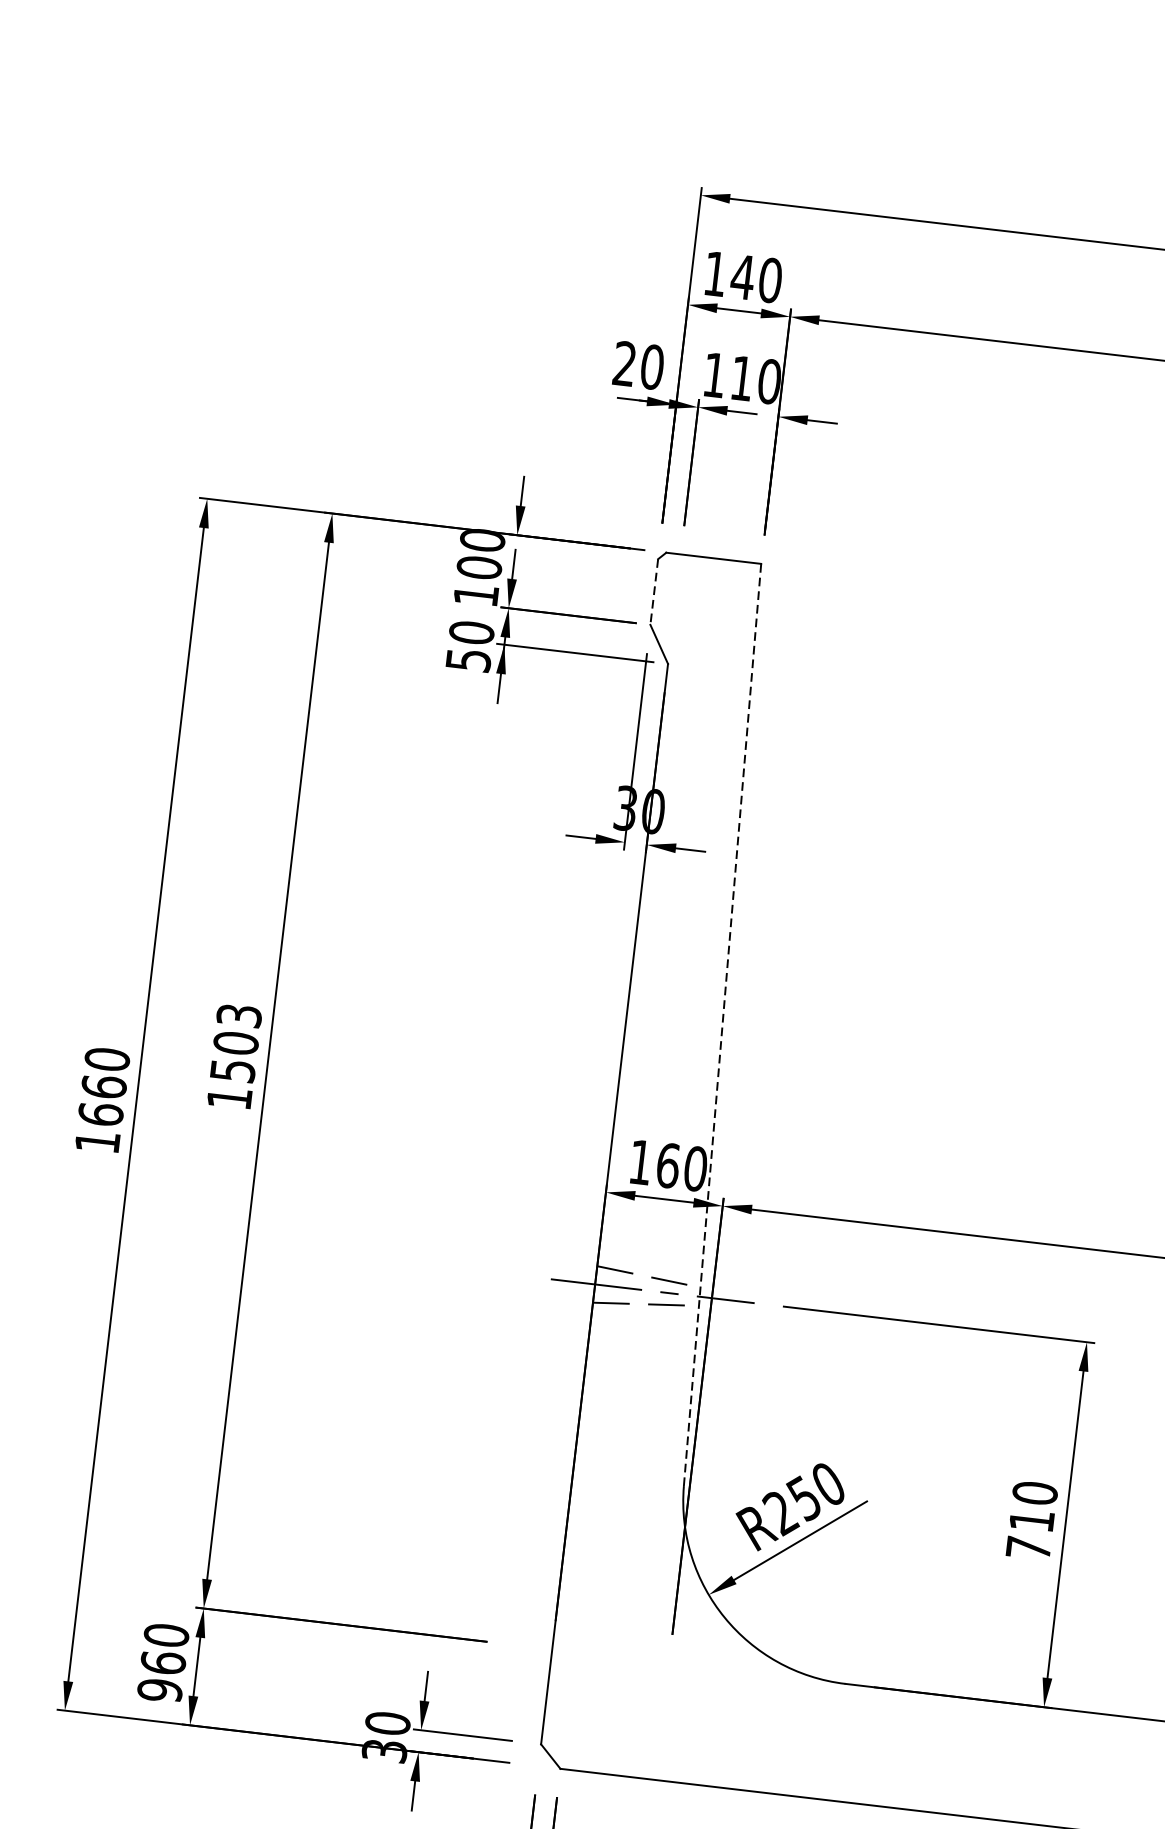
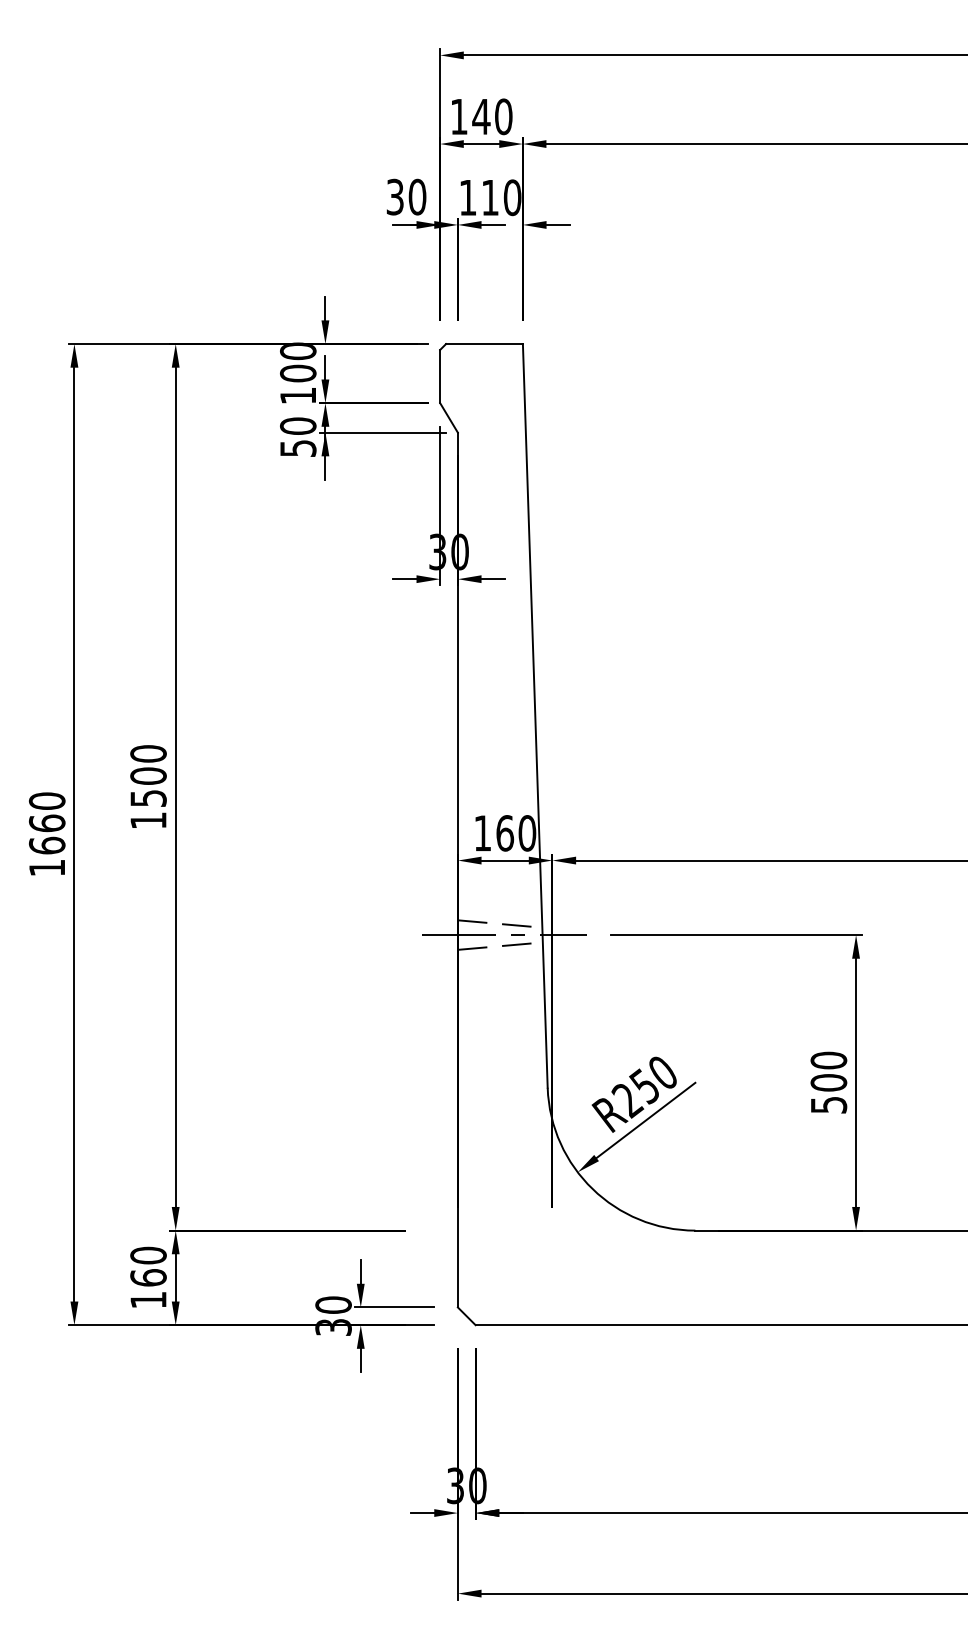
text: (623, 364) -> (394, 197), 20 -> 30
line: (654, 592) -> (440, 376), dashed -> solid
text: (239, 1015) -> (148, 753), 1503 -> 1500
line: (722, 1024) -> (535, 715), dashed -> solid
text: (1029, 1533) -> (828, 1093), 710 -> 500
text: (160, 1689) -> (148, 1299), 960 -> 160

